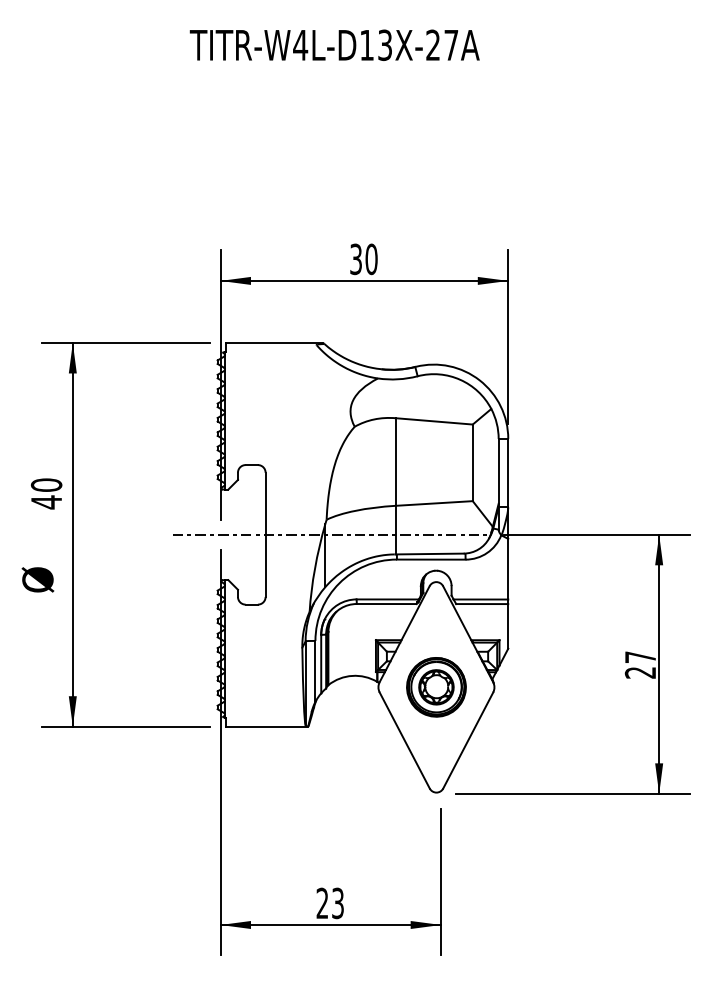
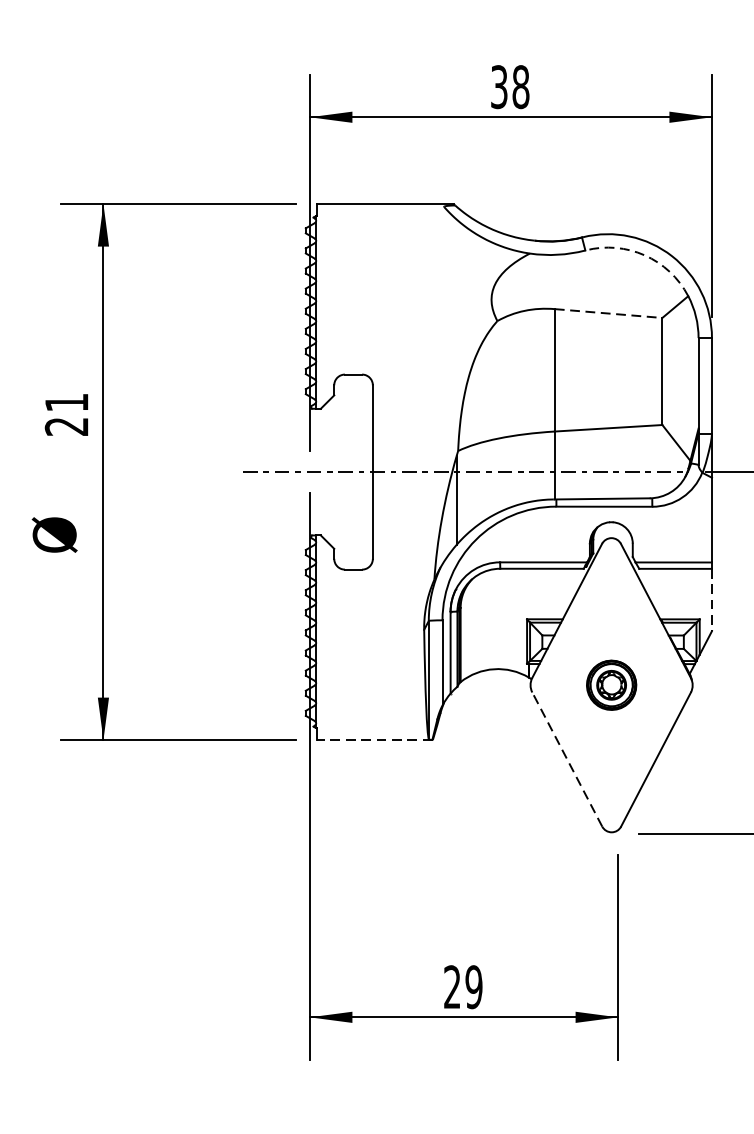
text: (371, 259) -> (520, 87), 30 -> 38
arc: (460, 379) -> (645, 255), solid -> dashed
line: (434, 421) -> (608, 313), solid -> dashed
text: (46, 493) -> (66, 414), 40 -> 21
line: (508, 626) -> (712, 600), solid -> dashed
part: (436, 687) -> (611, 685), size x0.6
line: (266, 726) -> (374, 739), solid -> dashed
line: (404, 740) -> (566, 759), solid -> dashed
text: (338, 902) -> (474, 985), 23 -> 29

